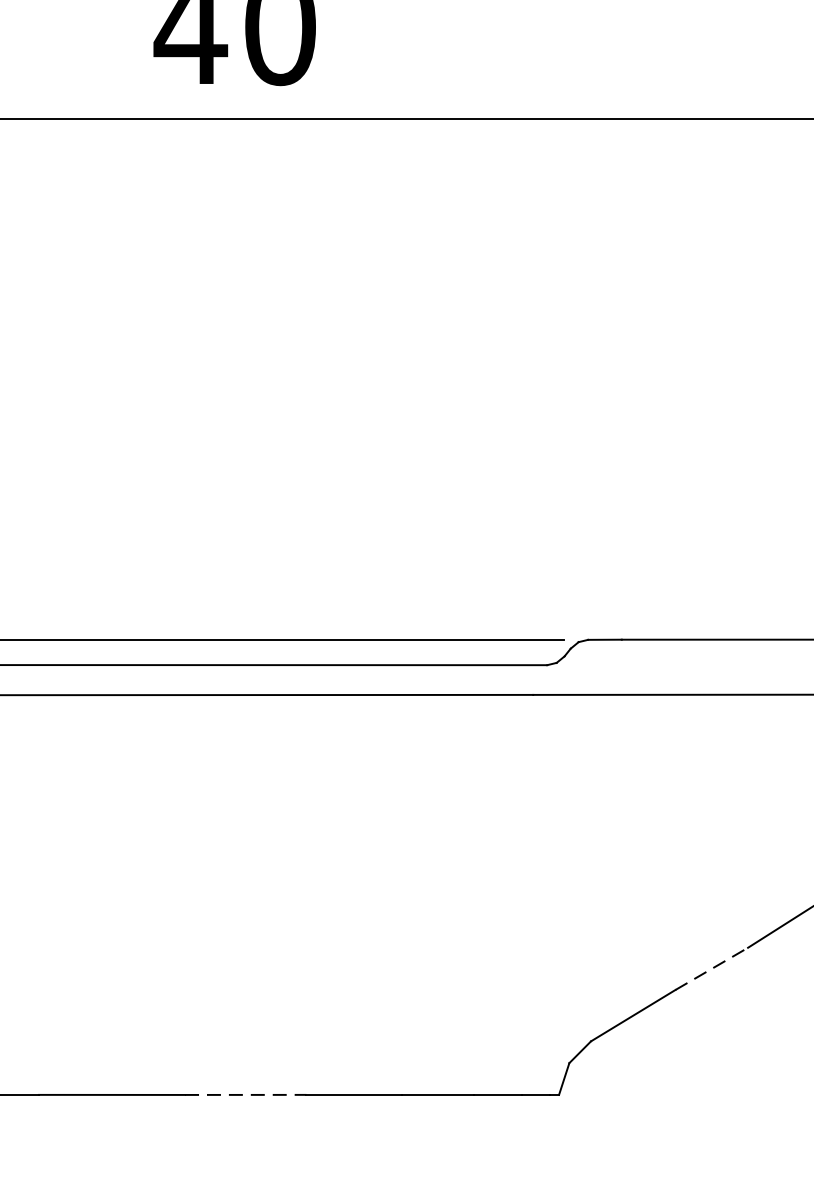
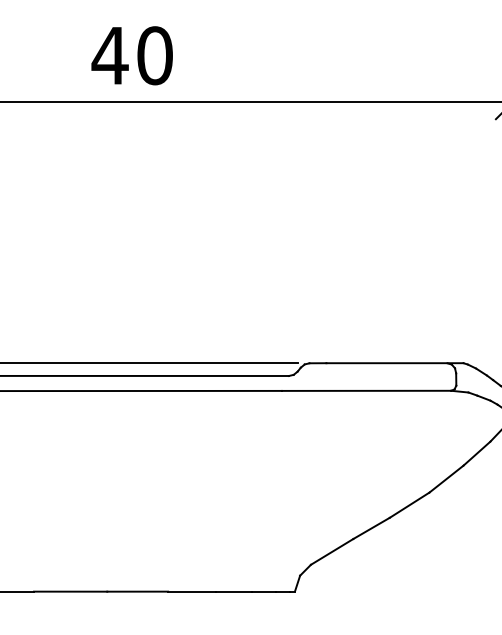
line: (711, 969) -> (371, 528), dashed -> solid
line: (247, 1094) -> (138, 591), dashed -> solid

